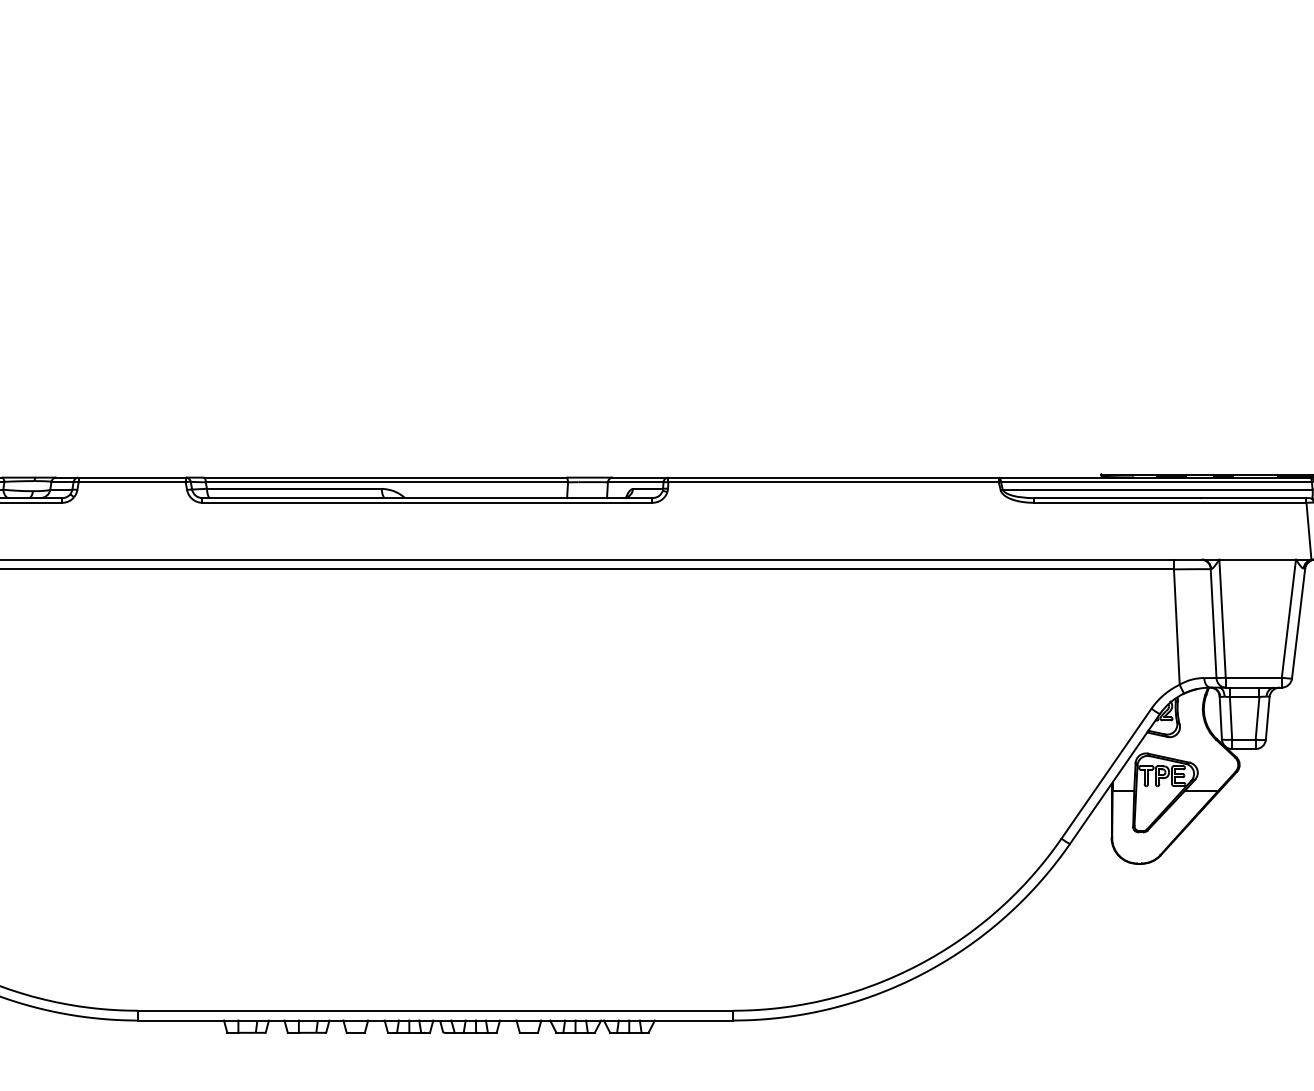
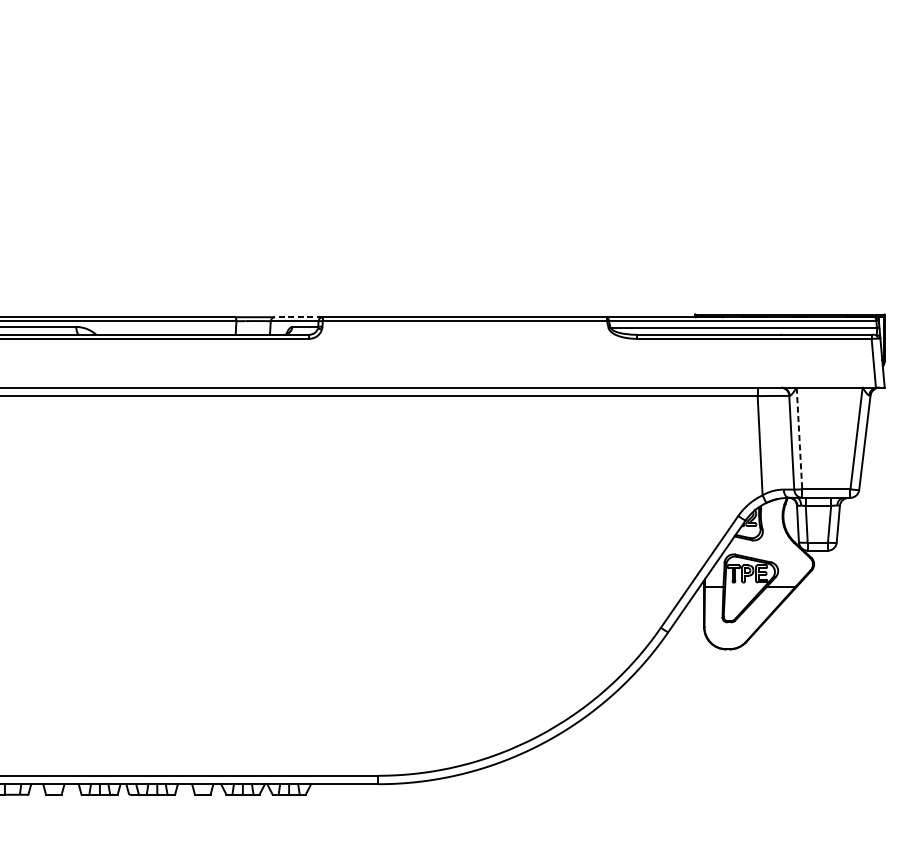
line: (640, 477) -> (298, 317), solid -> dashed
line: (1222, 619) -> (799, 439), solid -> dashed

